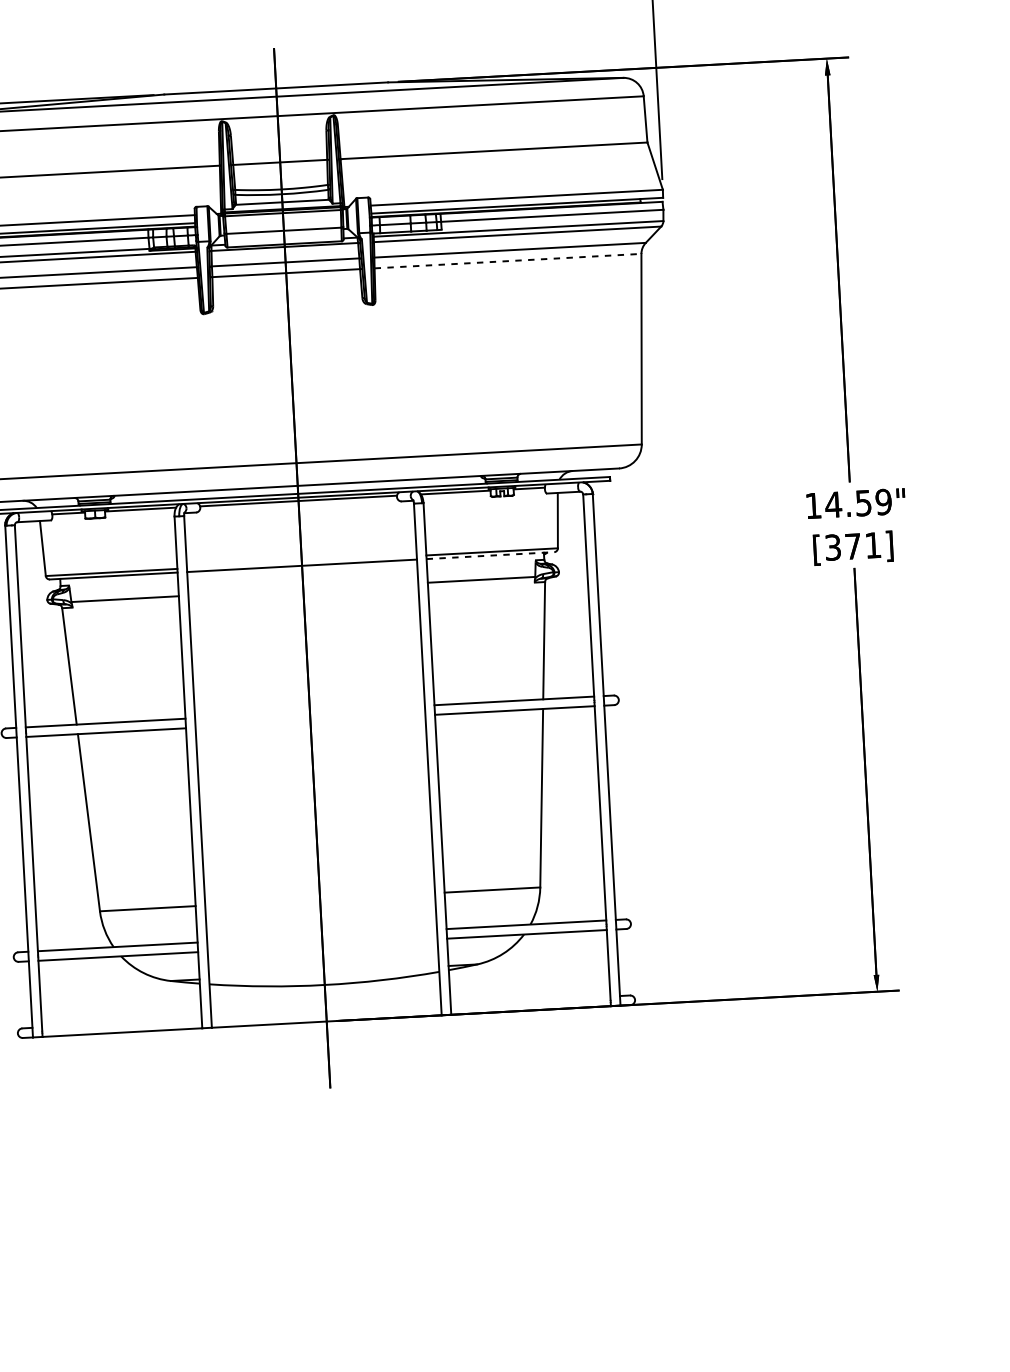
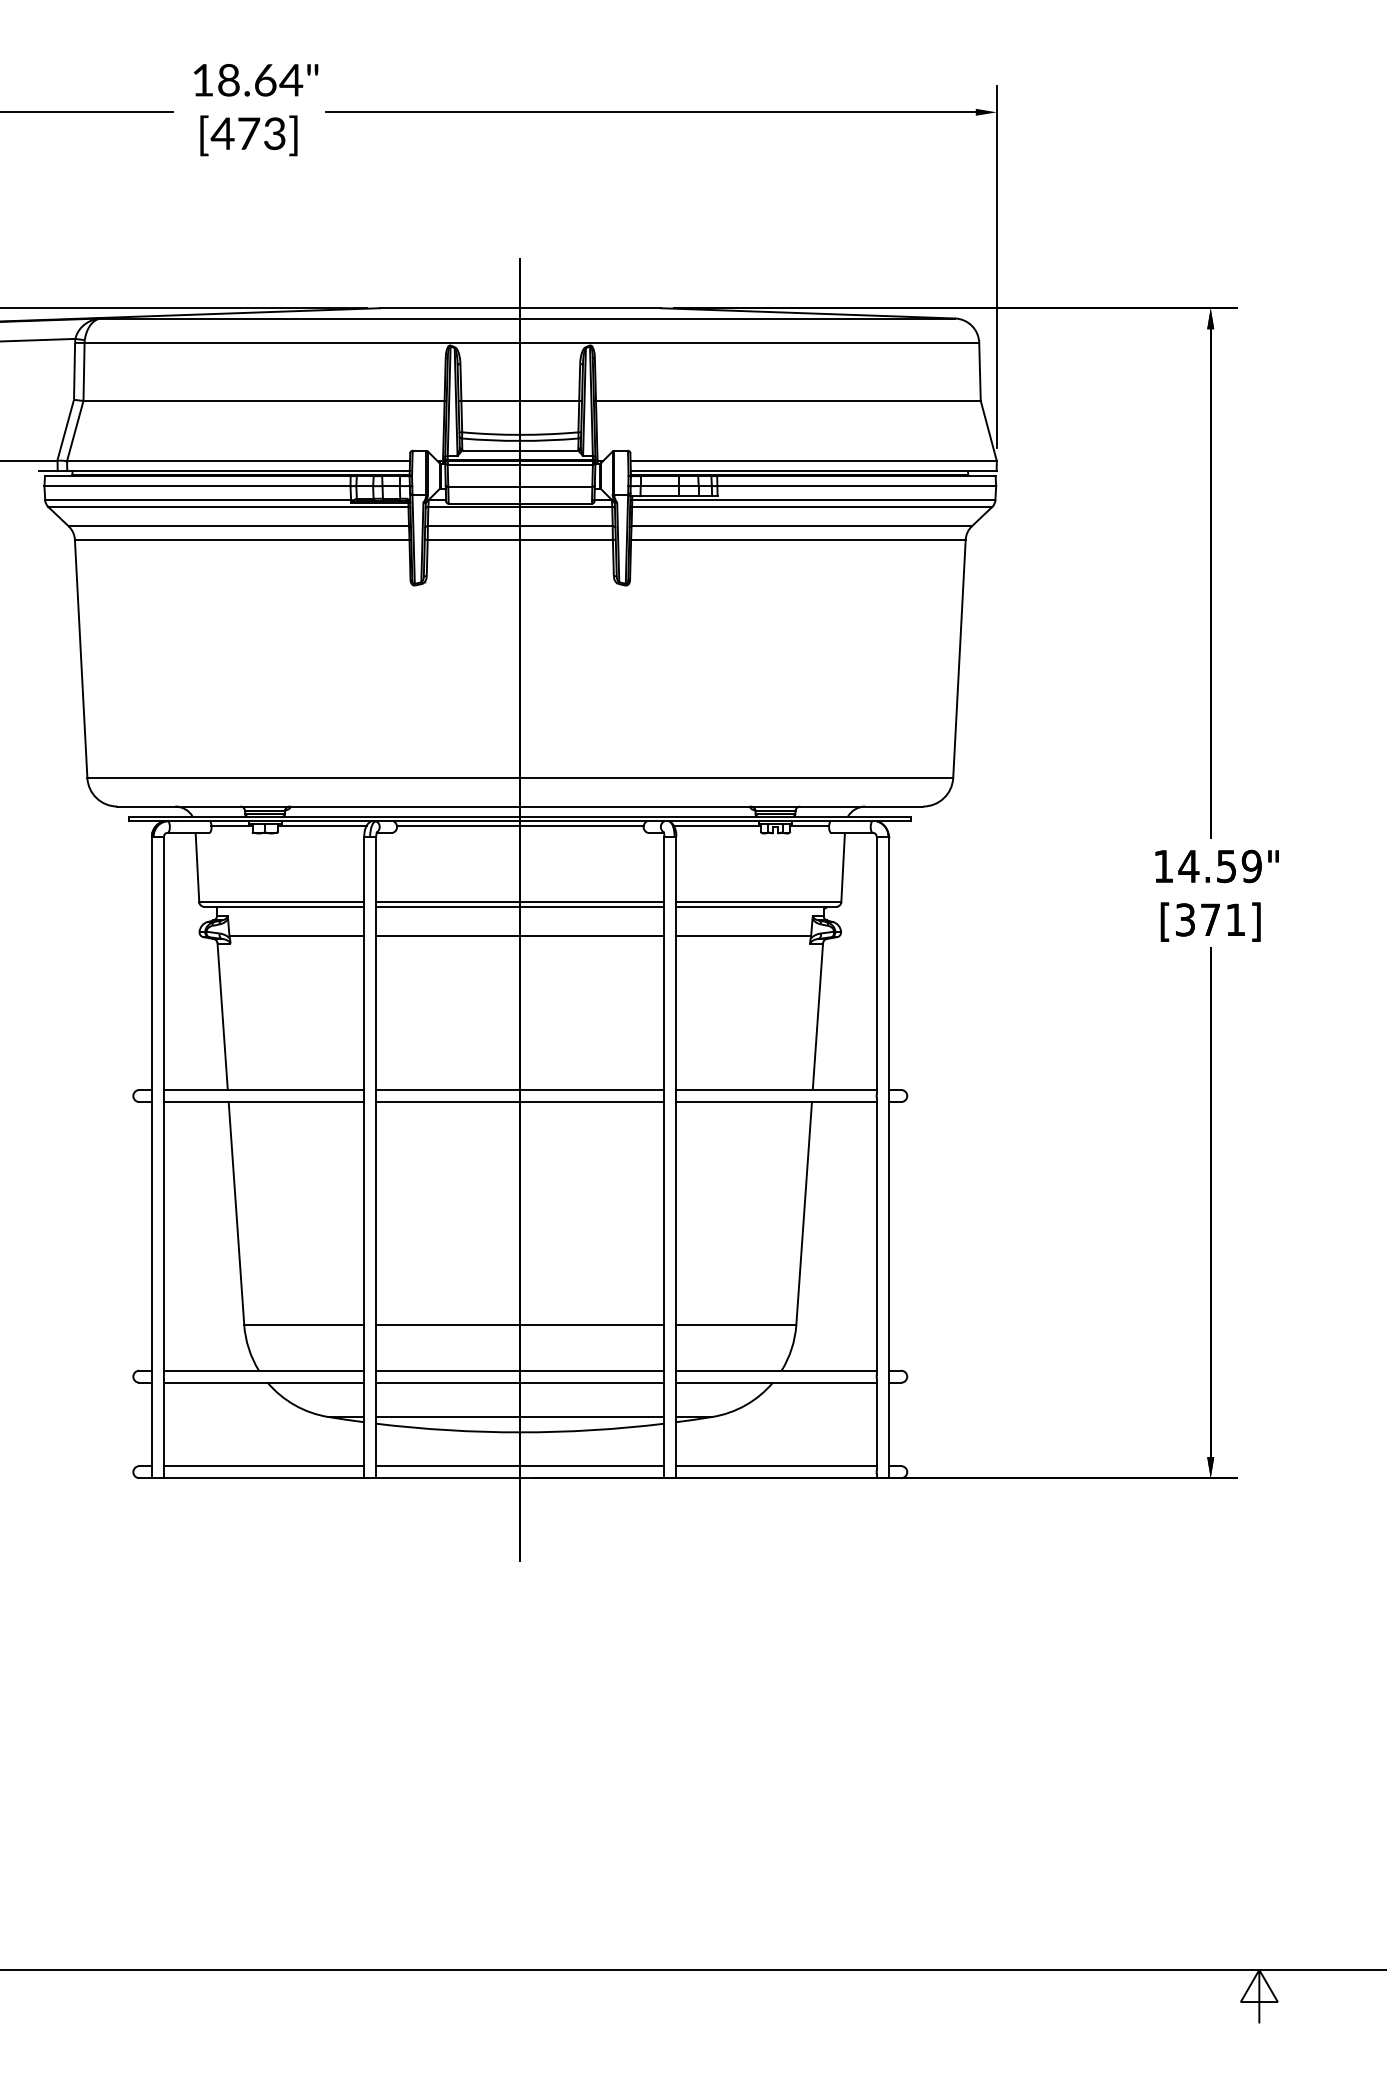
line: (508, 260) -> (798, 539), dashed -> solid
line: (490, 555) -> (756, 906), dashed -> solid
line: (302, 562) -> (520, 902), added
line: (303, 589) -> (520, 936), added
line: (310, 712) -> (520, 1090), added
line: (310, 721) -> (520, 1102), added
line: (320, 899) -> (520, 1325), added
line: (322, 935) -> (520, 1370), added
line: (322, 945) -> (520, 1382), added
line: (324, 972) -> (520, 1416), added
line: (530, 1001) -> (776, 1466), added
line: (326, 1012) -> (520, 1466), added
line: (121, 1023) -> (263, 1466), added

